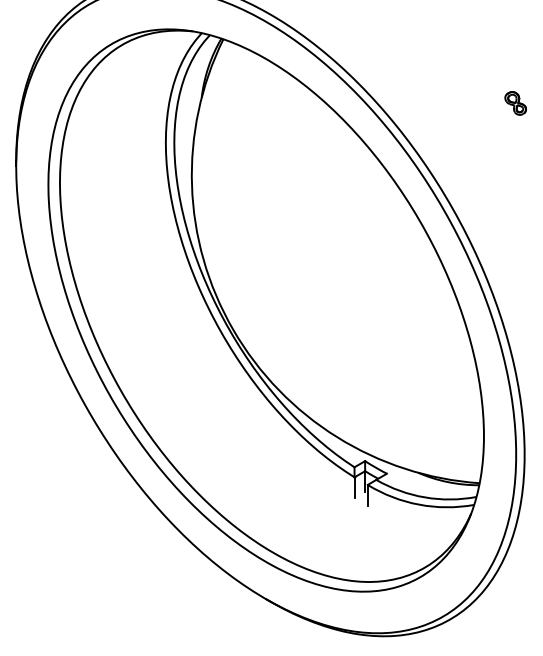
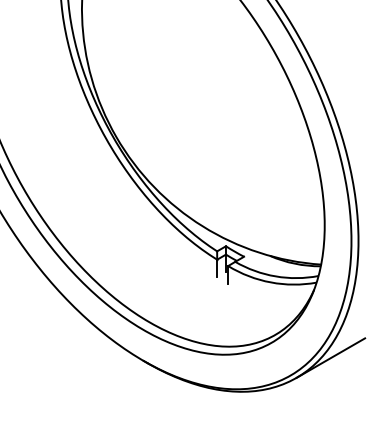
line: (491, 595) -> (330, 357), added

